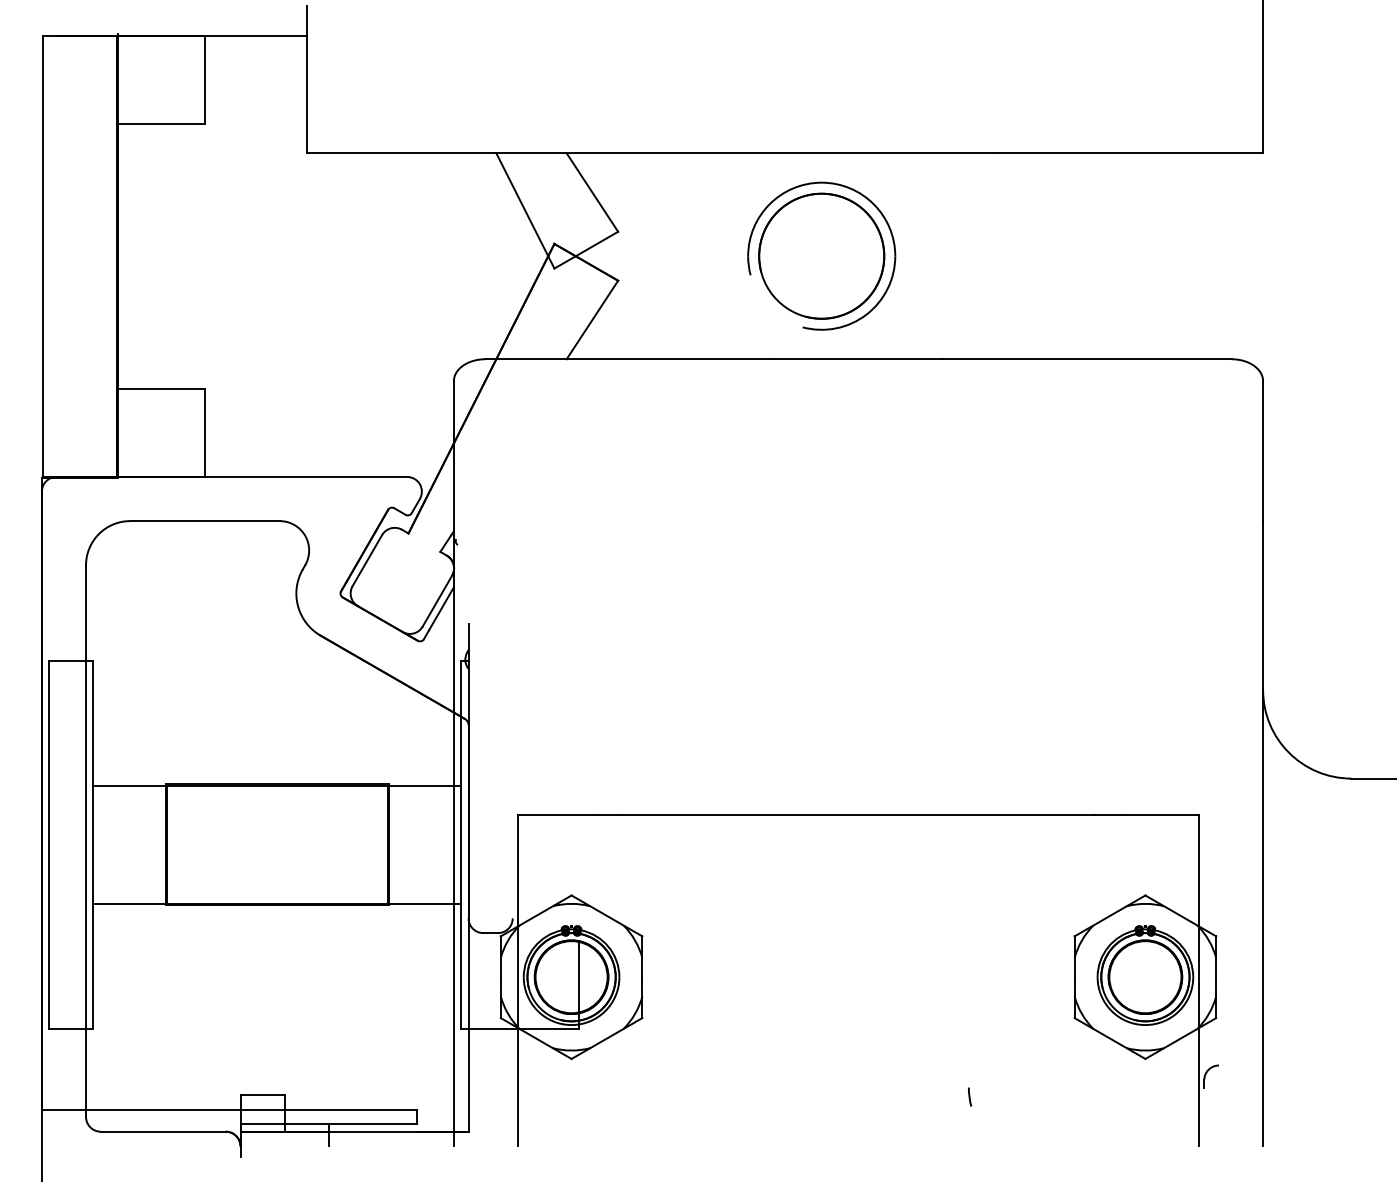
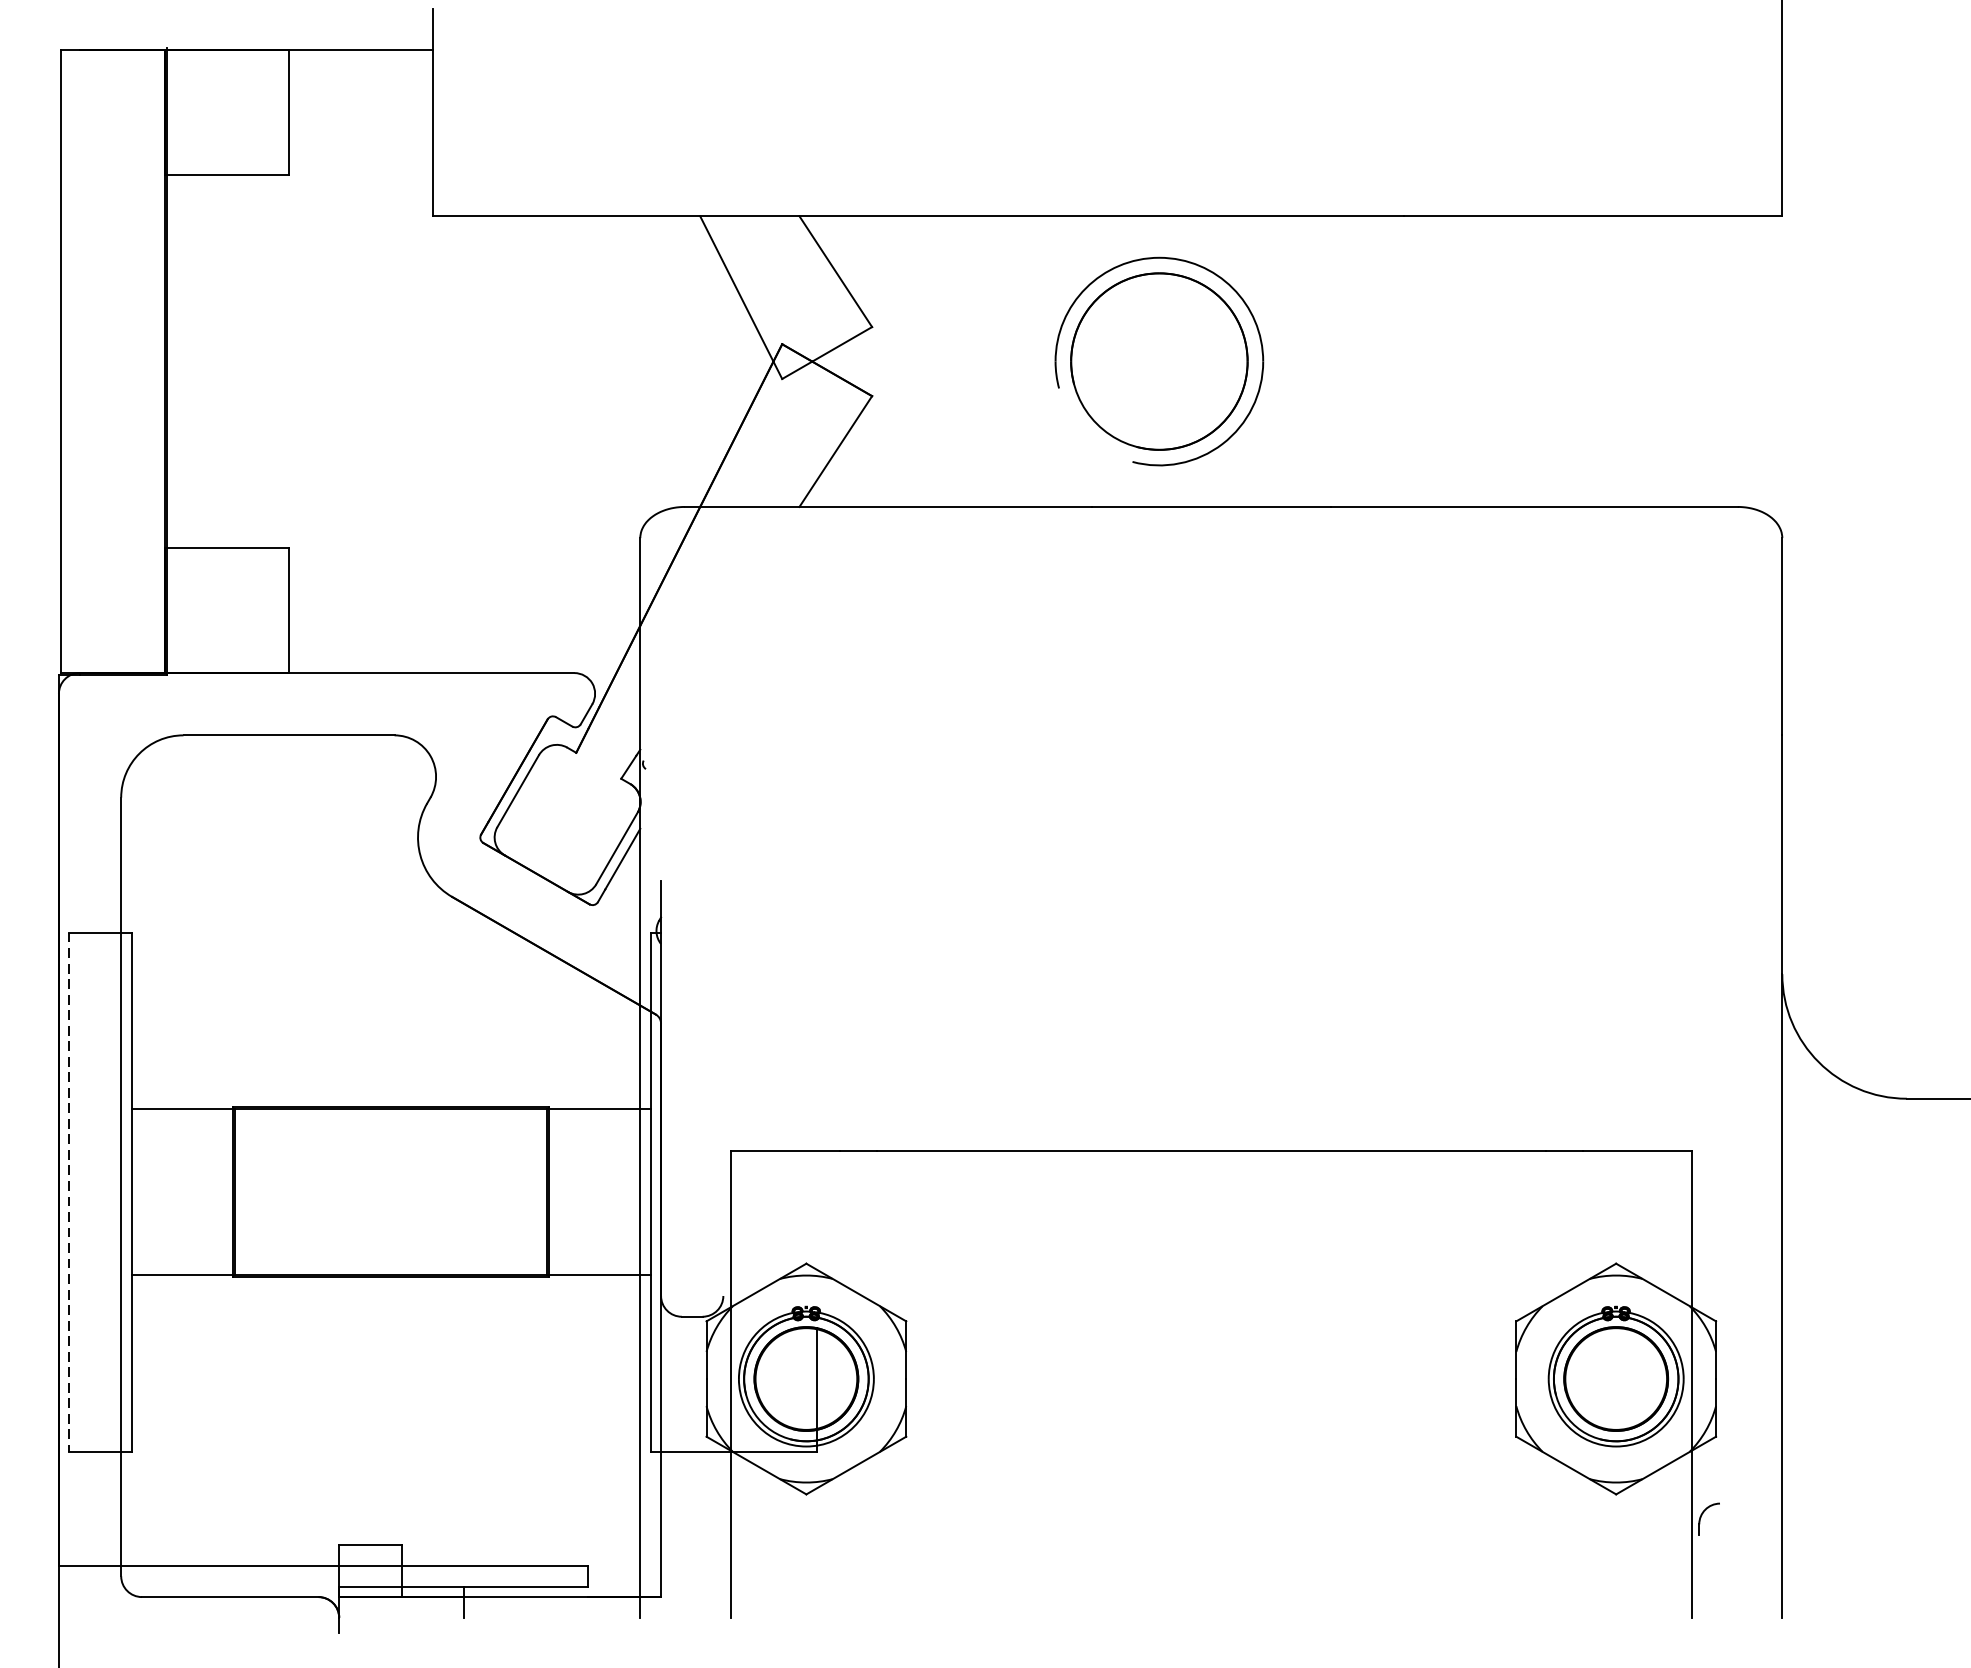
line: (49, 844) -> (69, 1191), solid -> dashed
line: (969, 1096) -> (1367, 1547), removed

